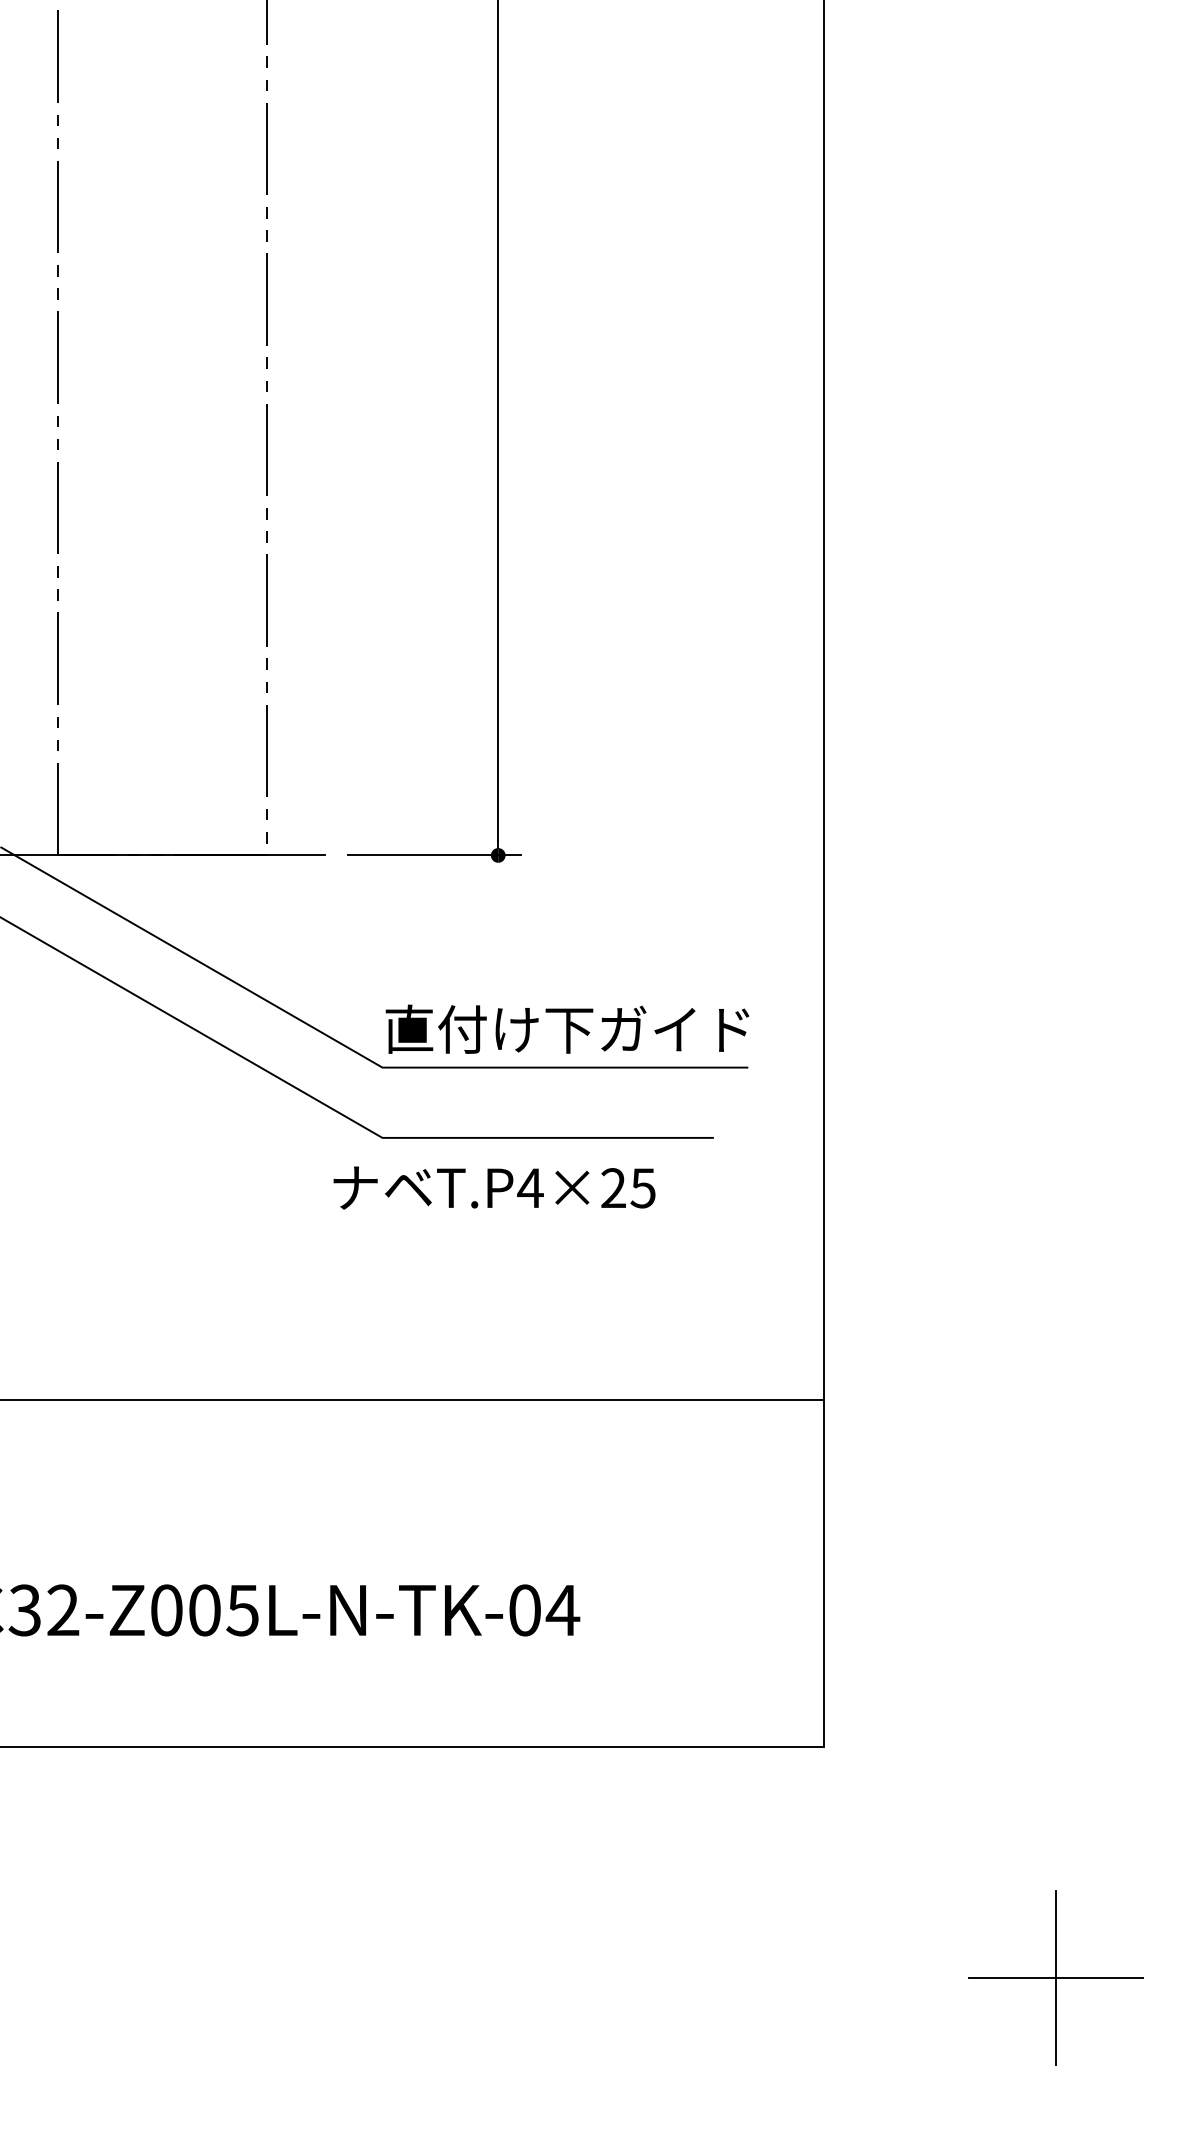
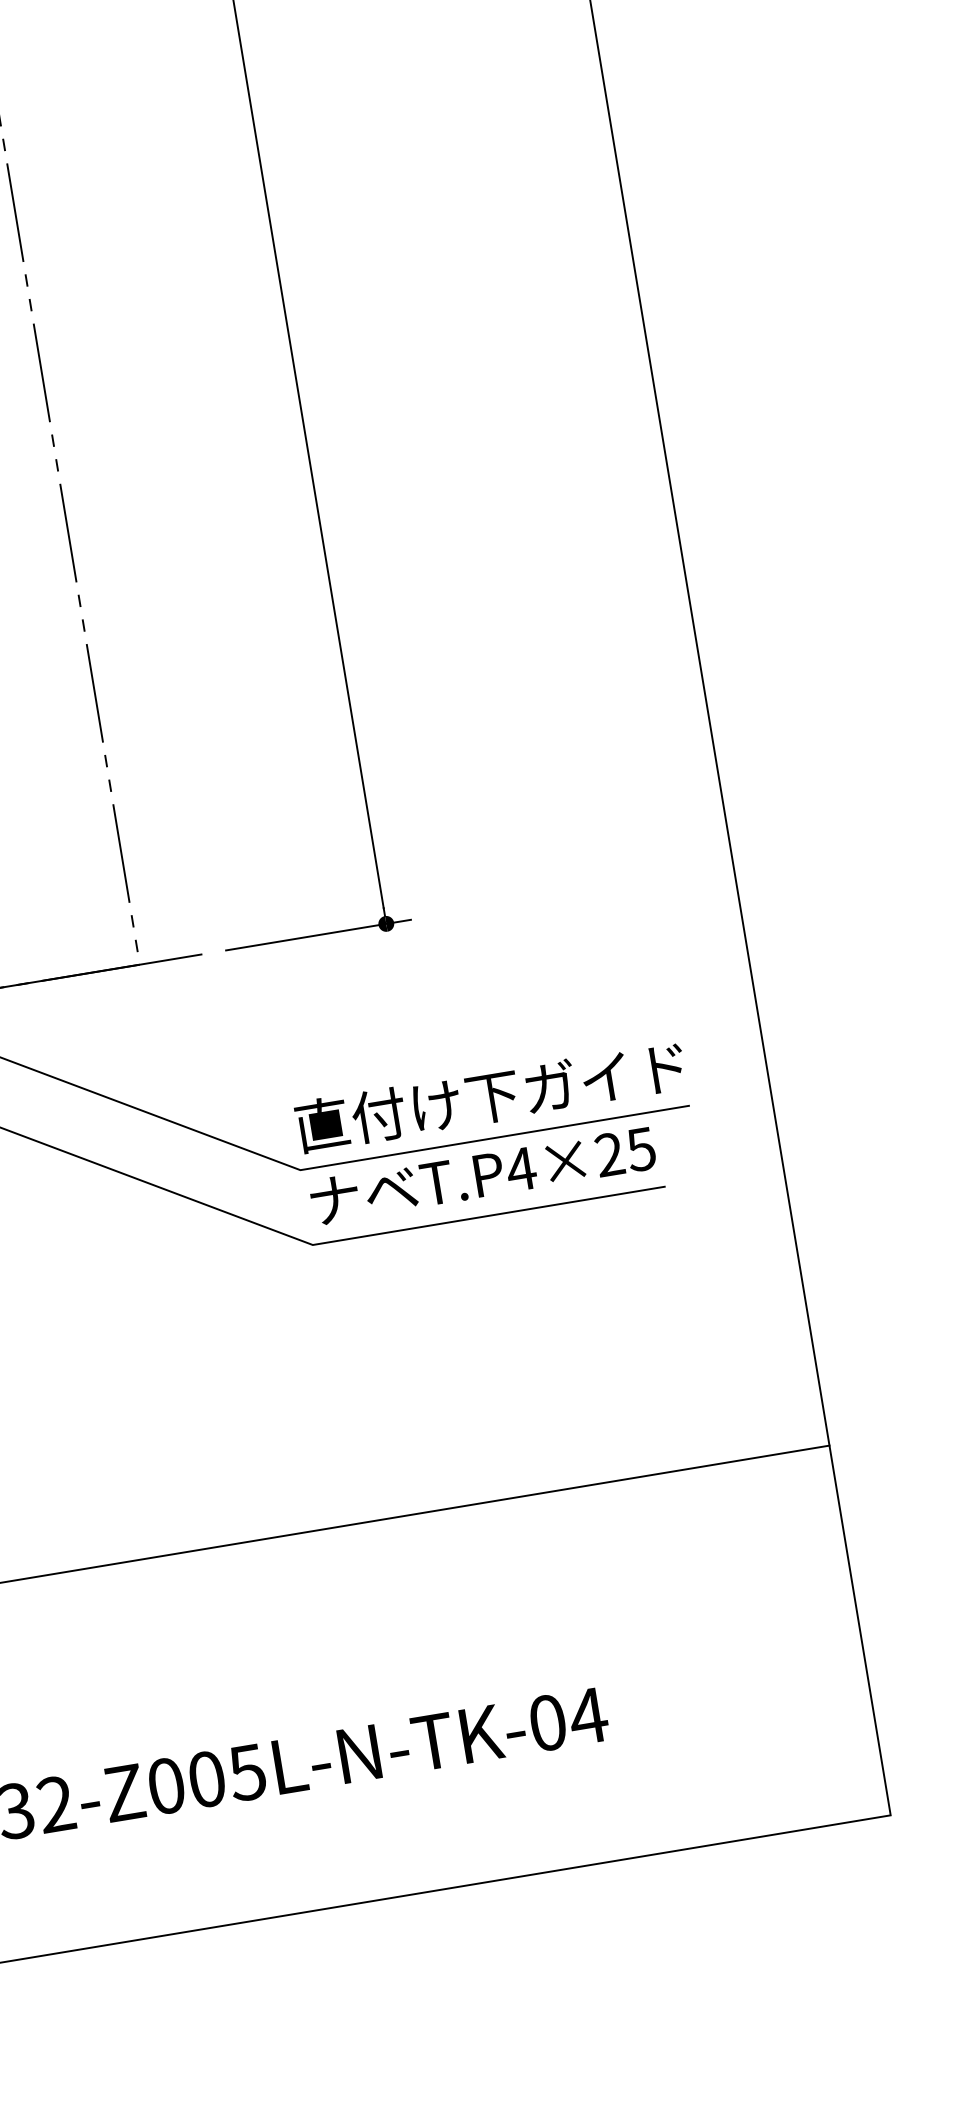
text: (494, 1187) -> (482, 1174), moved

